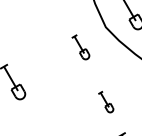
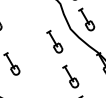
part: (80, 46) -> (54, 41), size x1.43
part: (105, 102) -> (70, 76), size x1.67

